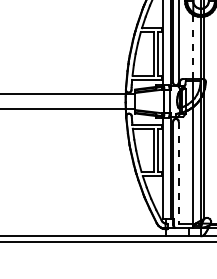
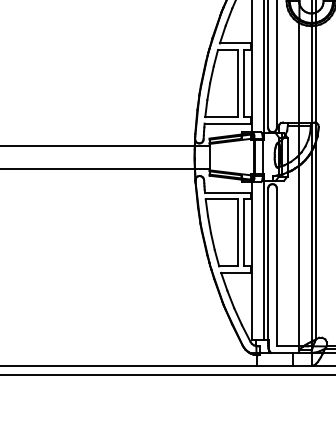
line: (193, 46) -> (299, 71), dashed -> solid
line: (178, 172) -> (276, 267), dashed -> solid

